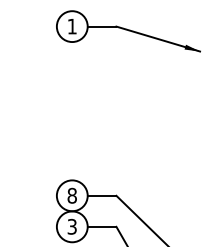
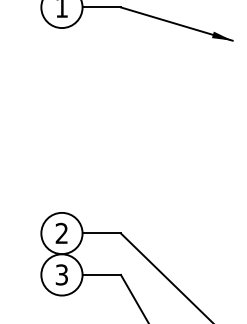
text: (71, 195) -> (60, 233), 8 -> 2

